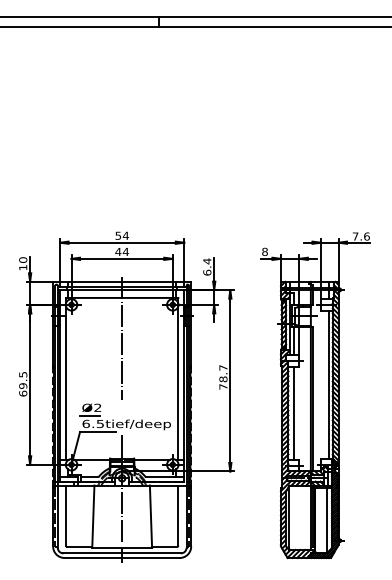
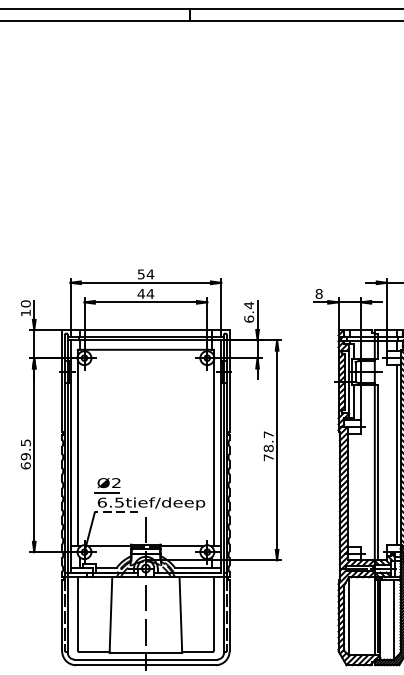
line: (122, 338) -> (146, 398), removed
line: (293, 413) -> (353, 489), removed
line: (97, 432) -> (115, 512), solid -> dashed

